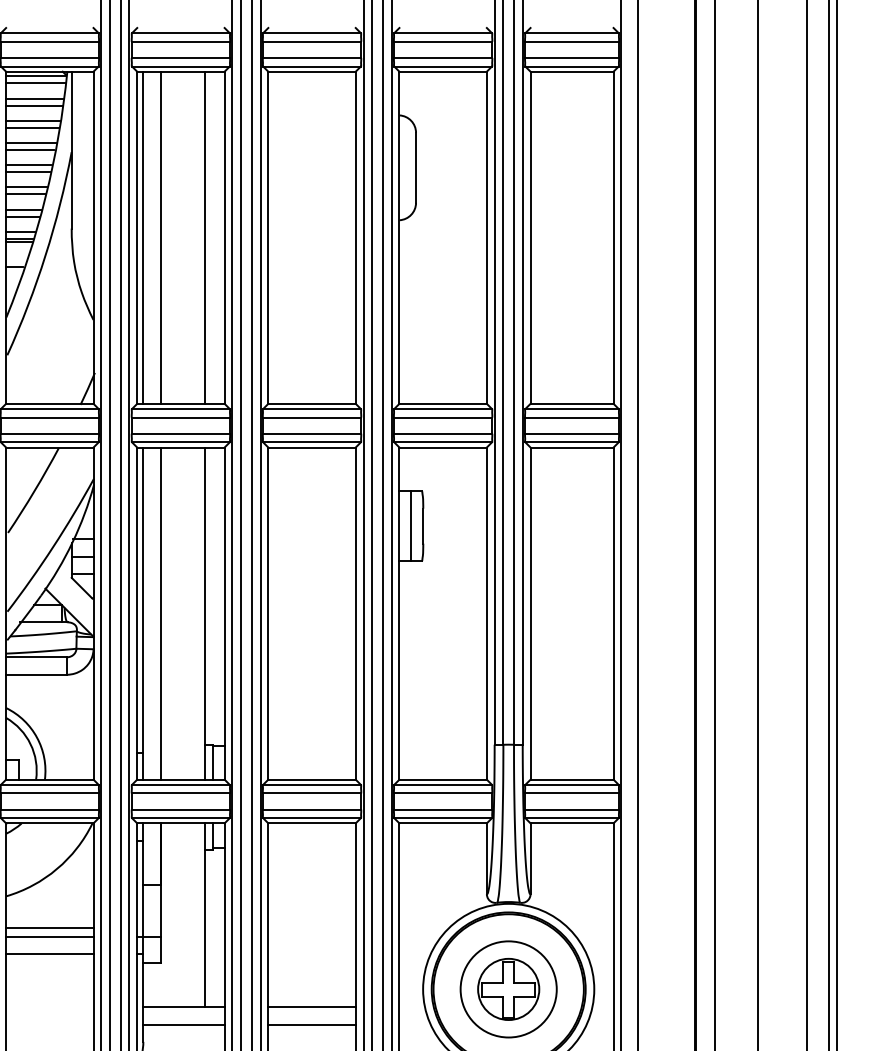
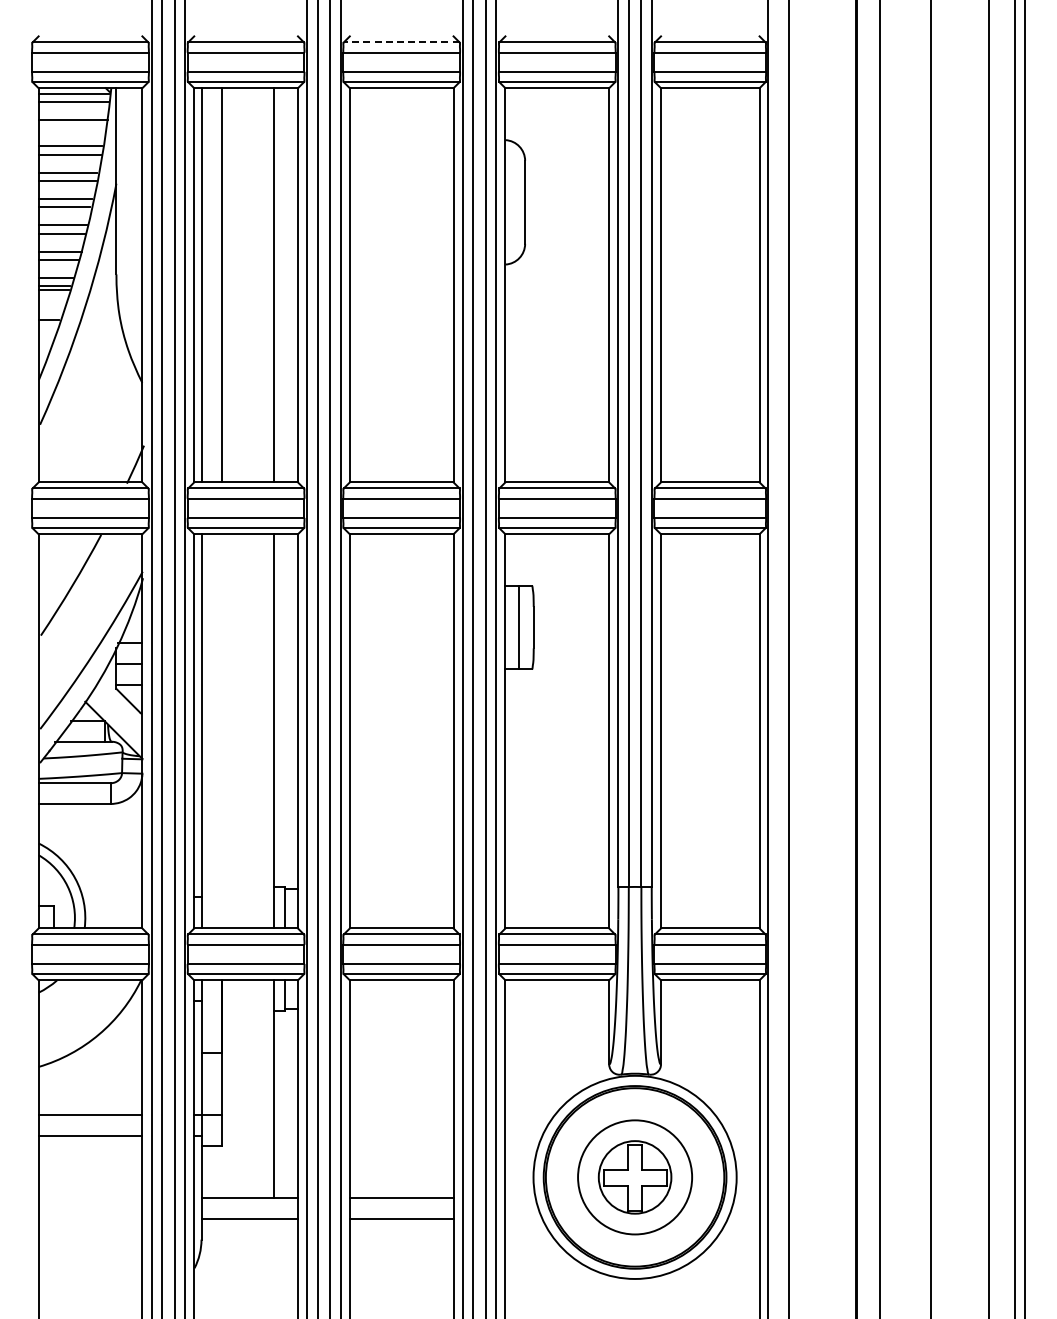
line: (311, 33) -> (401, 42), solid -> dashed
line: (34, 105) -> (72, 128), removed
line: (161, 613) -> (222, 731), removed
line: (49, 928) -> (90, 1104), removed

